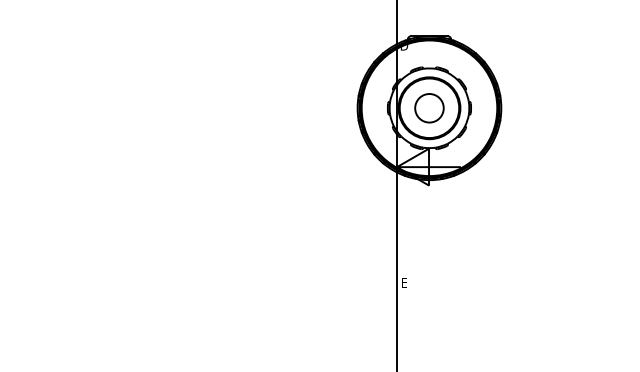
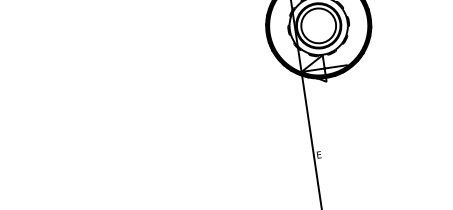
circle: (429, 108) -> (318, 26), size x1.67

